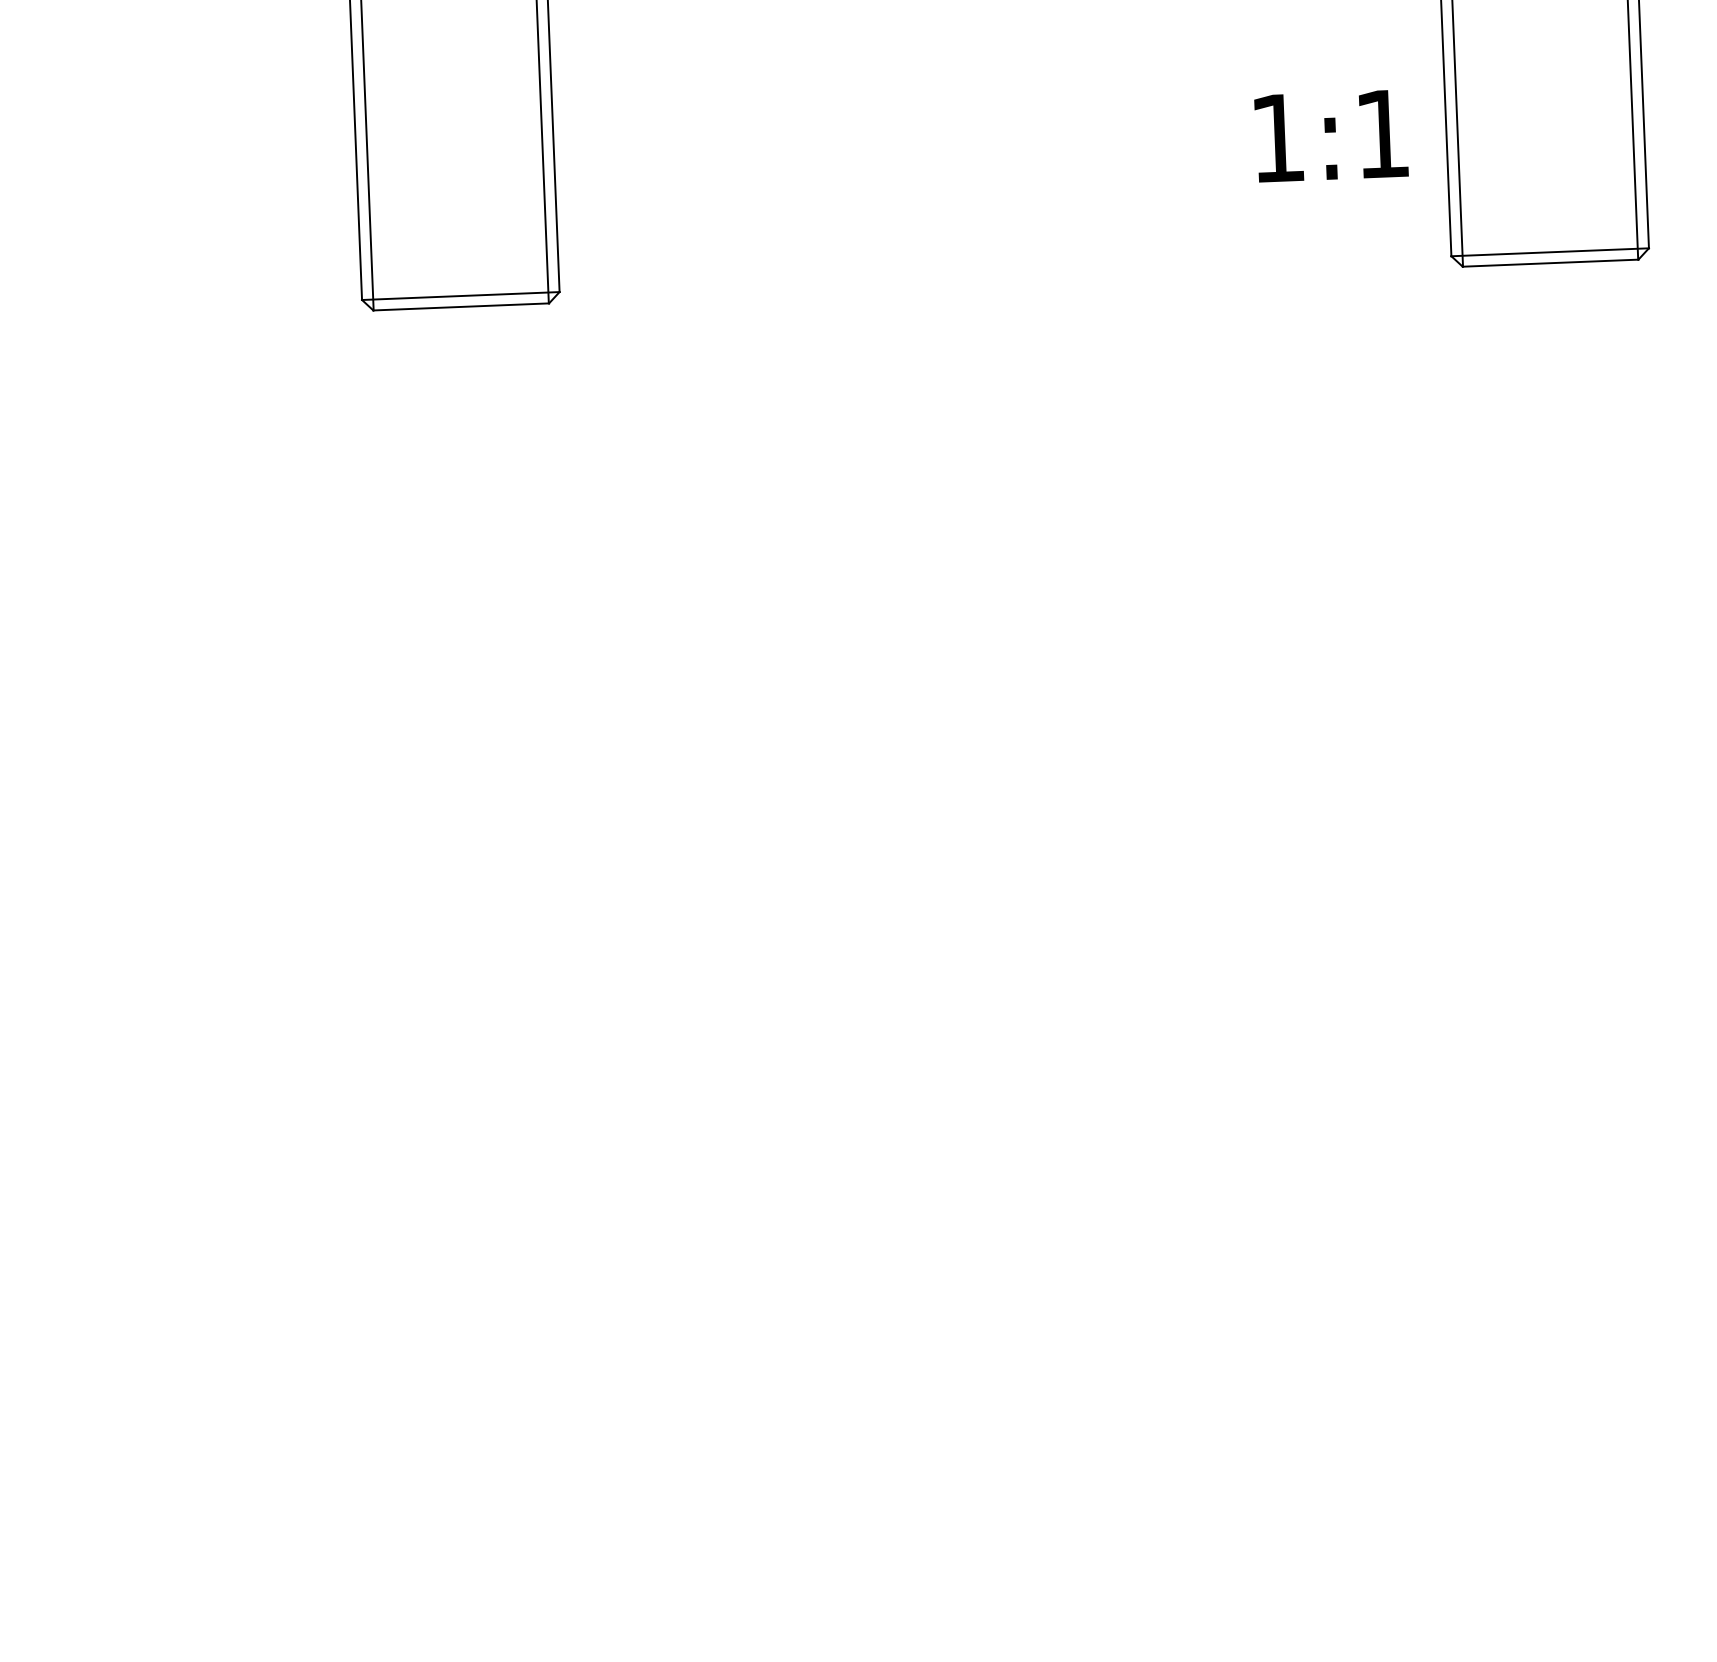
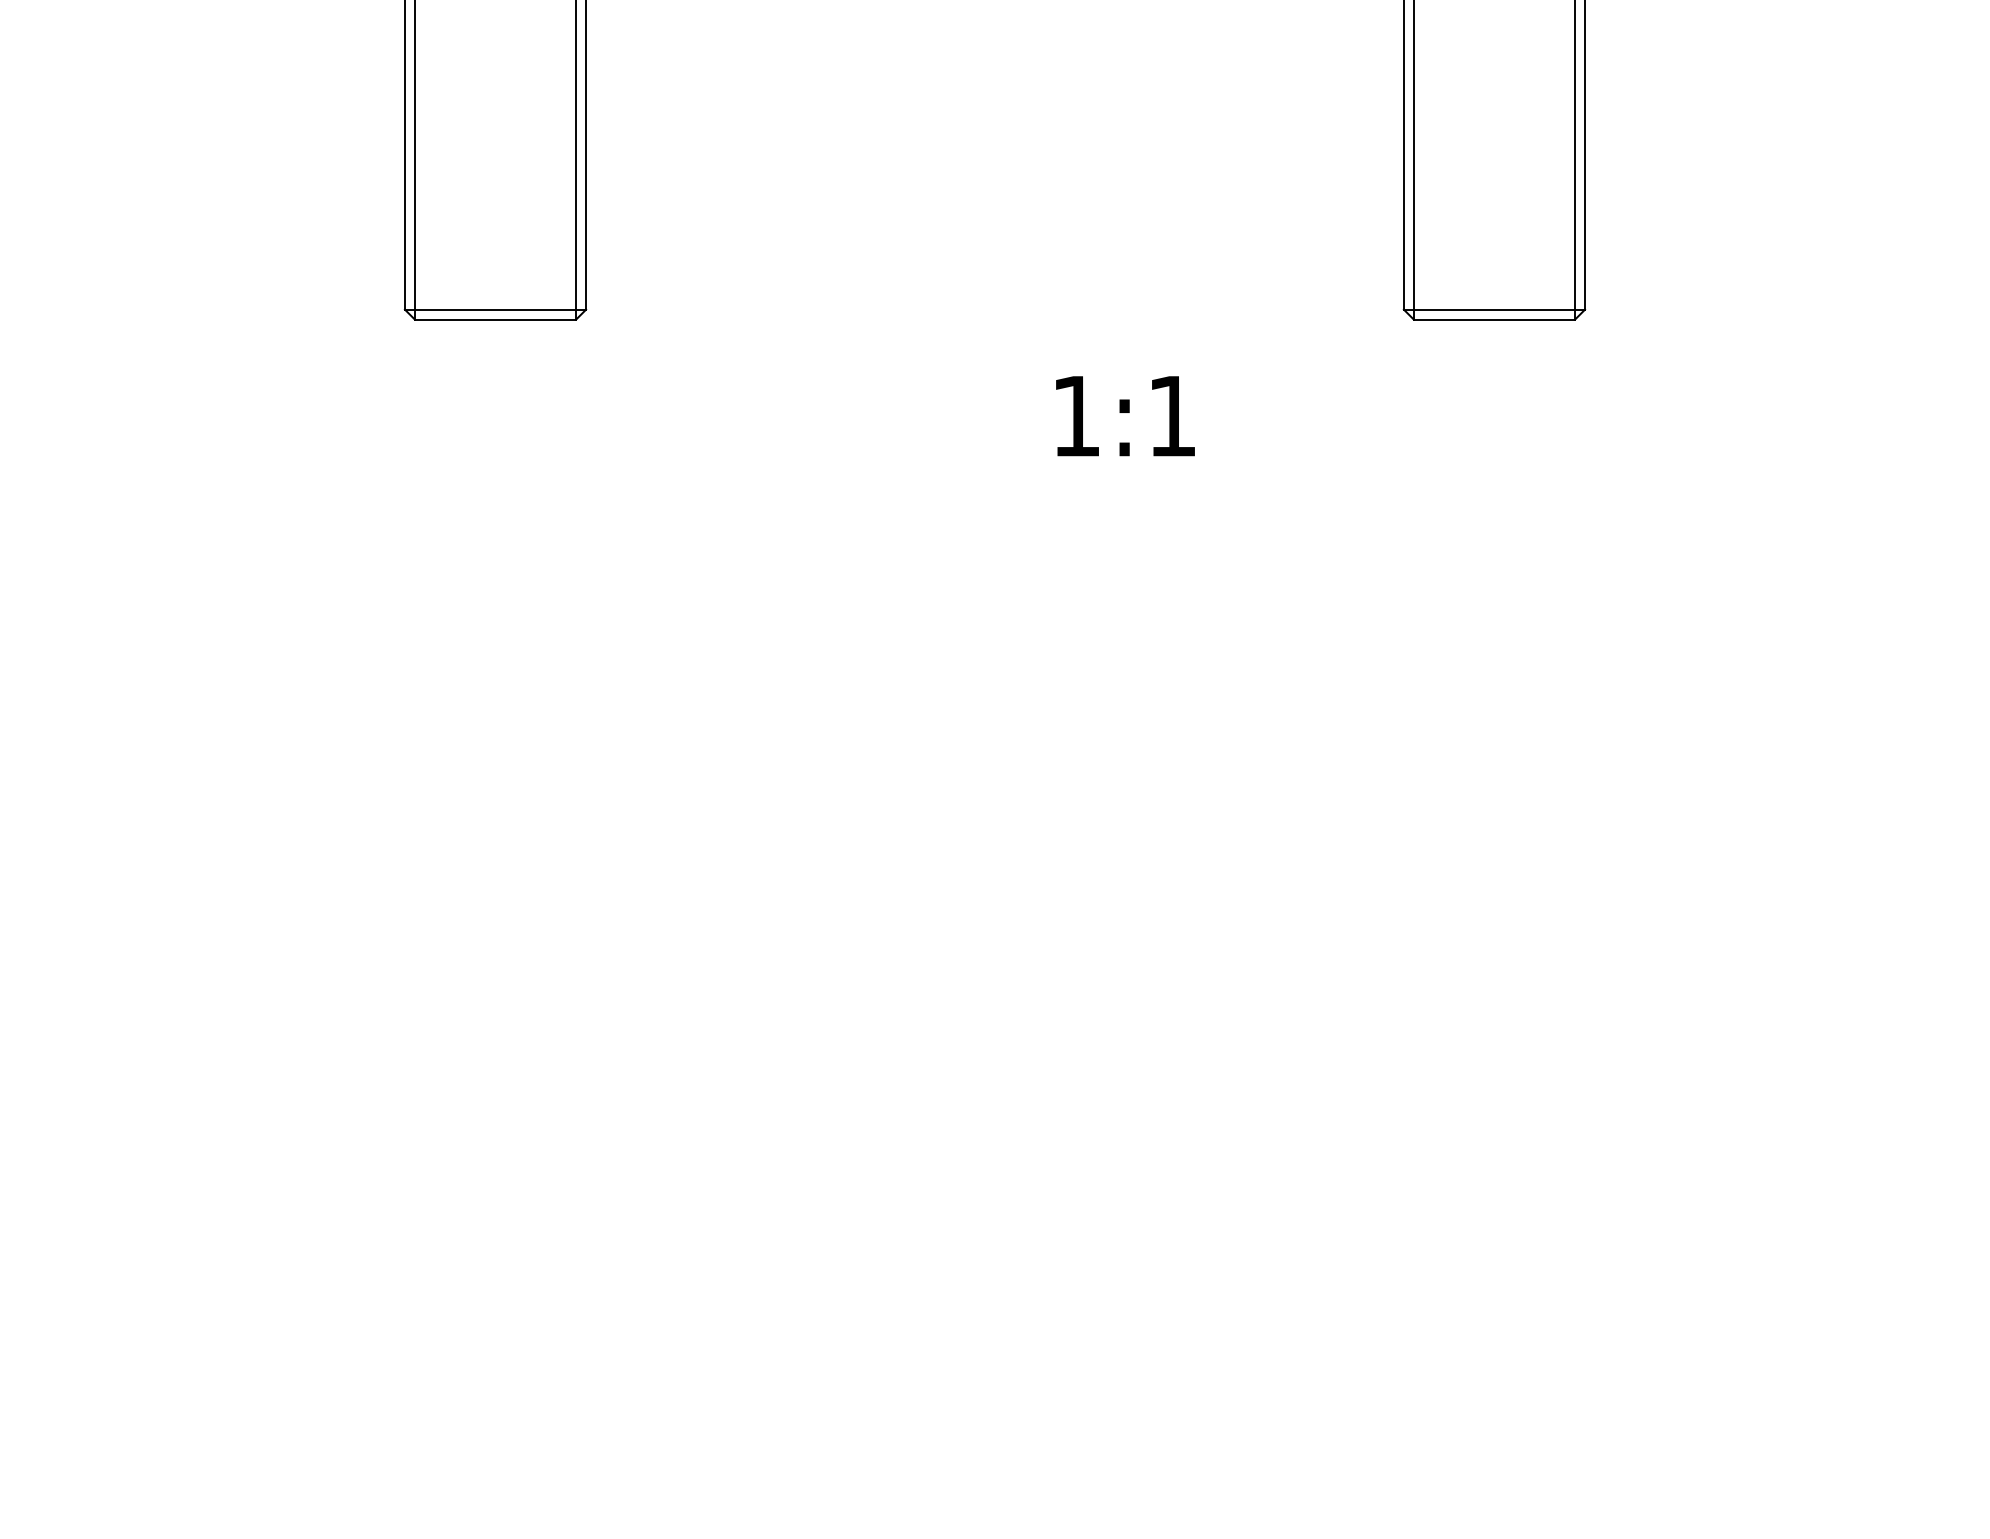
text: (1331, 136) -> (1125, 416), moved

